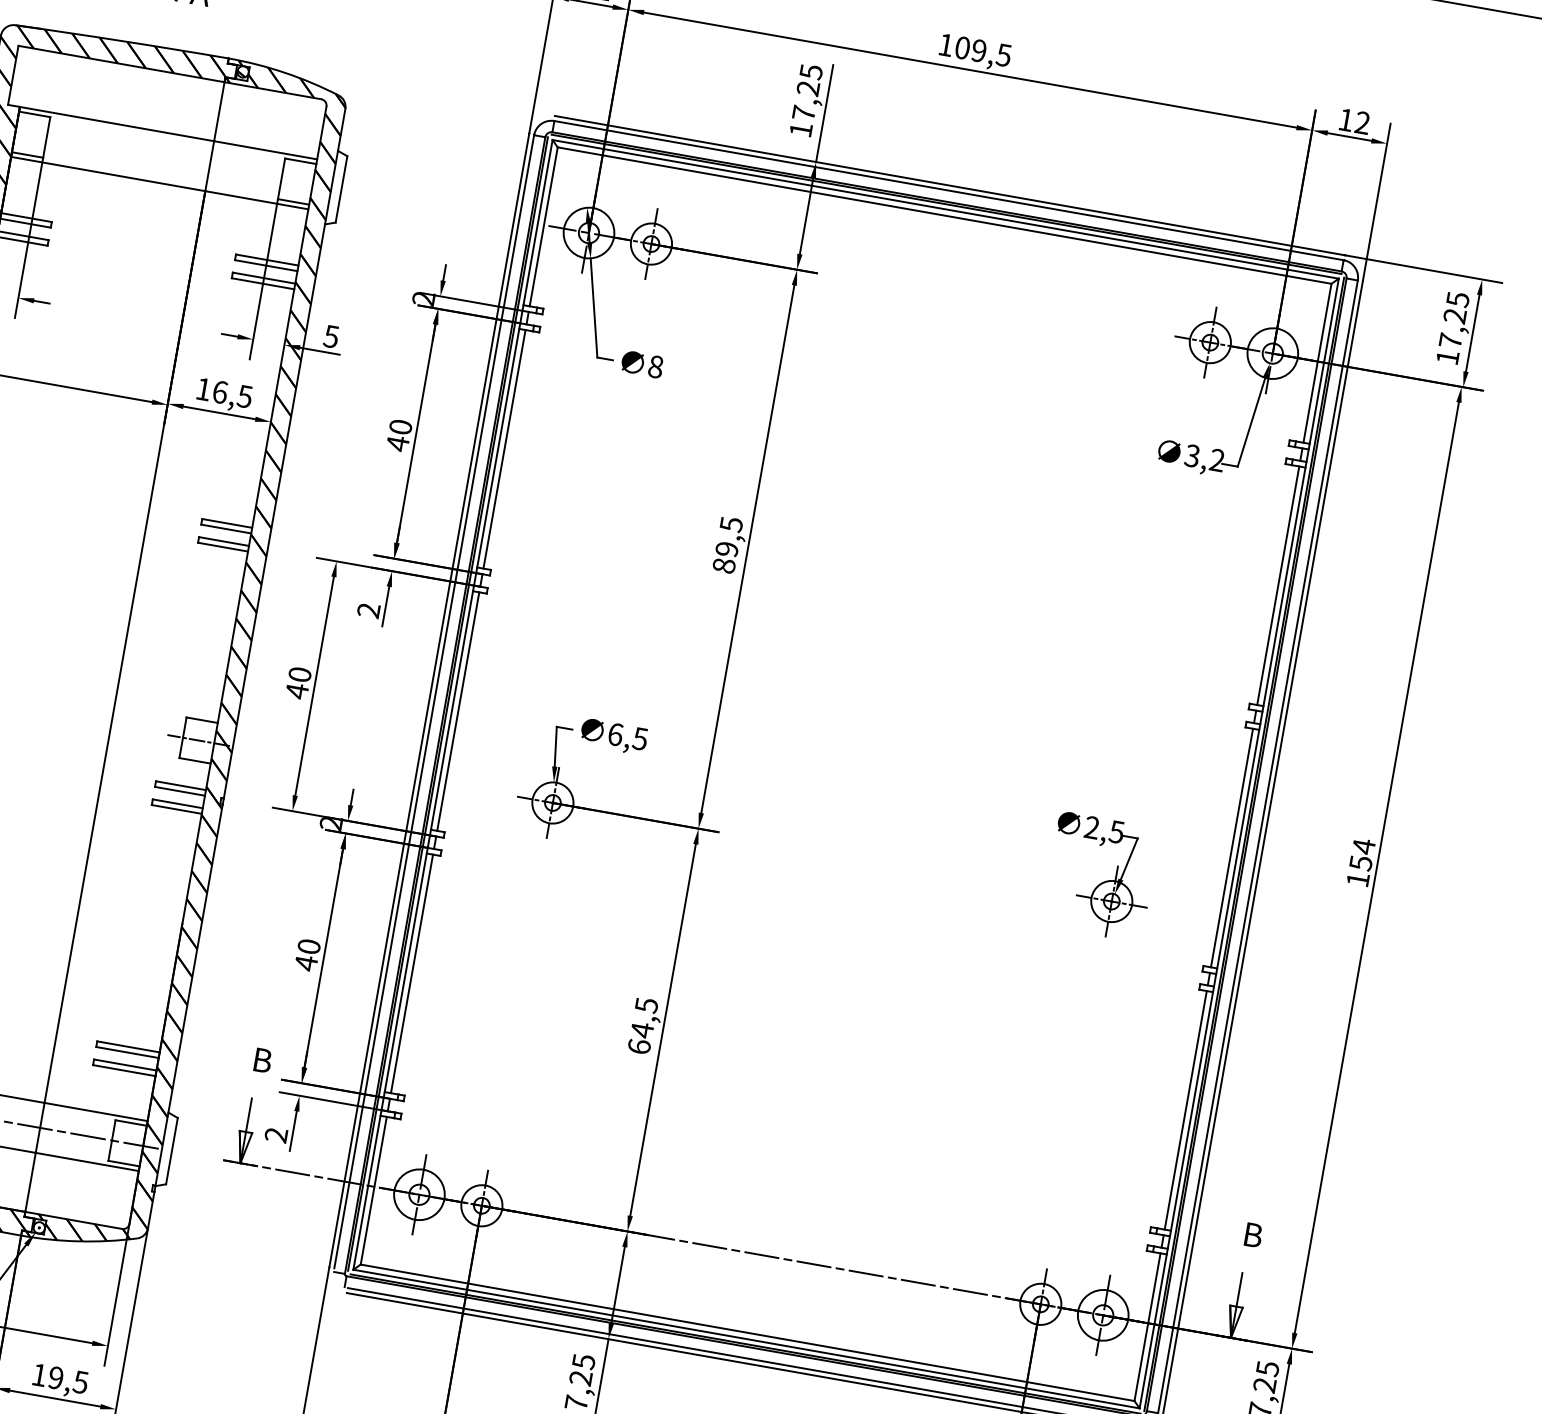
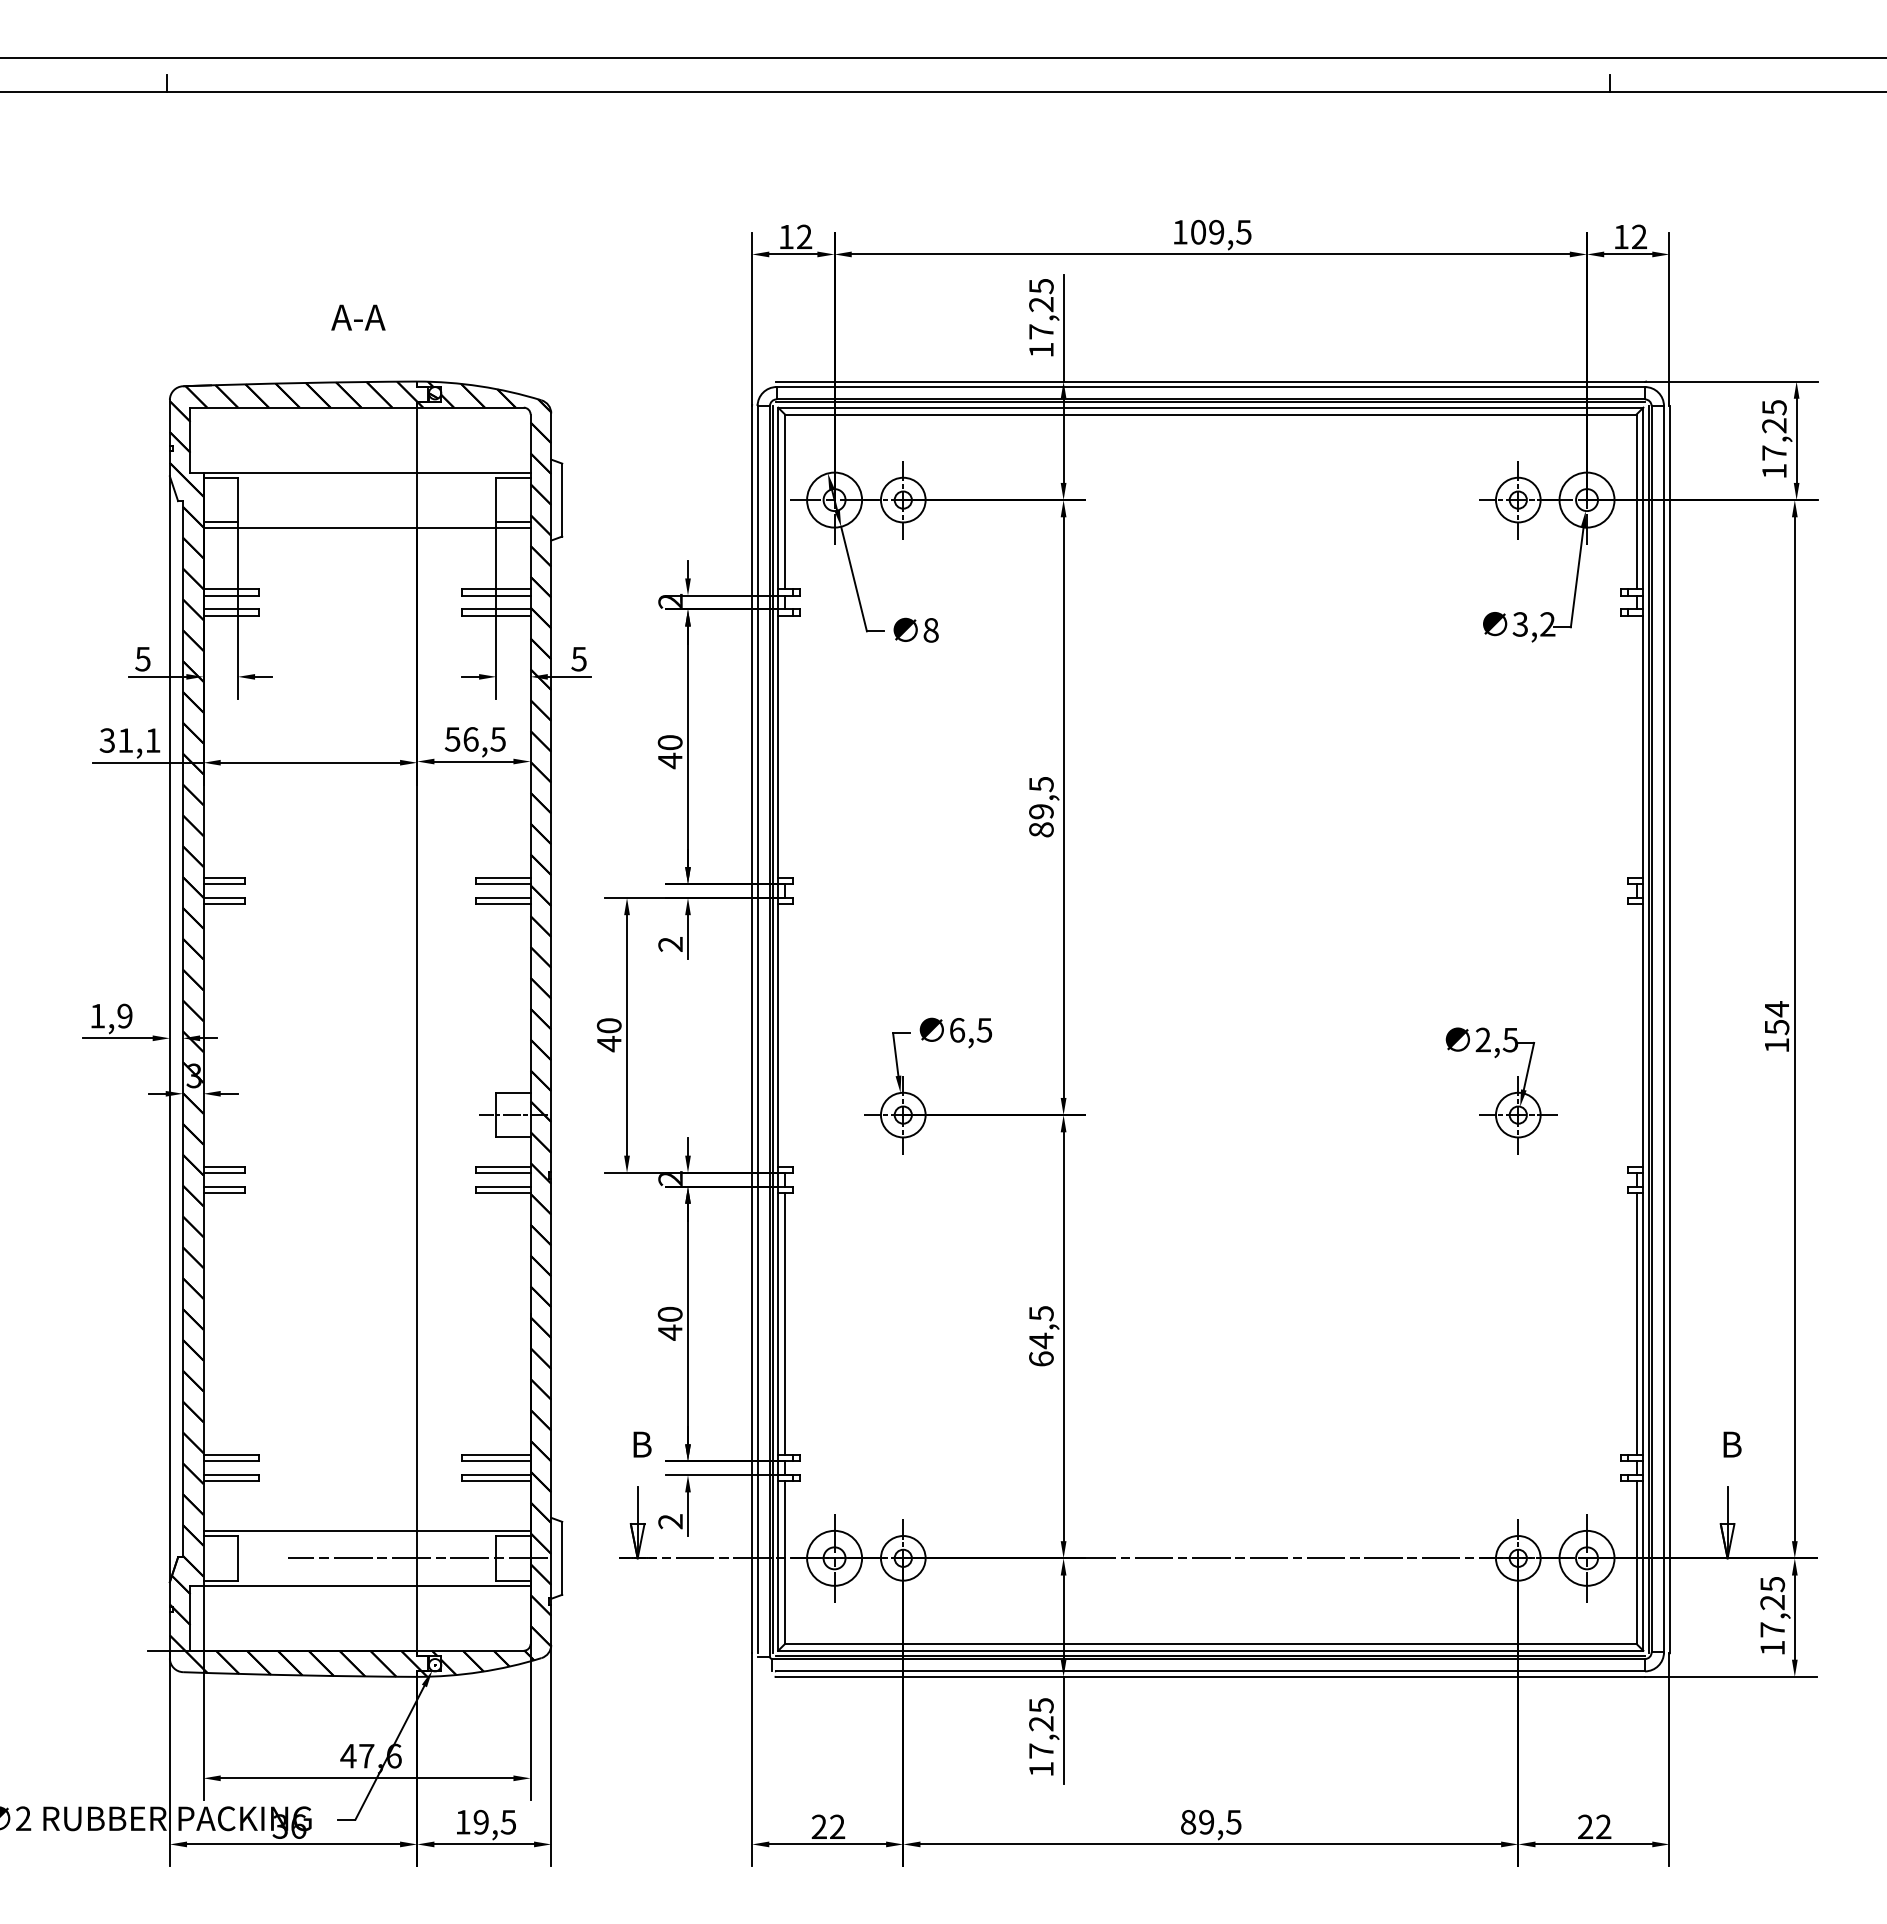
text: (203, 389) -> (452, 739), 16,5 -> 56,5
line: (504, 449) -> (785, 746), removed
line: (1278, 585) -> (1636, 746), removed
line: (458, 711) -> (785, 1035), removed
line: (1231, 848) -> (1636, 1035), removed

